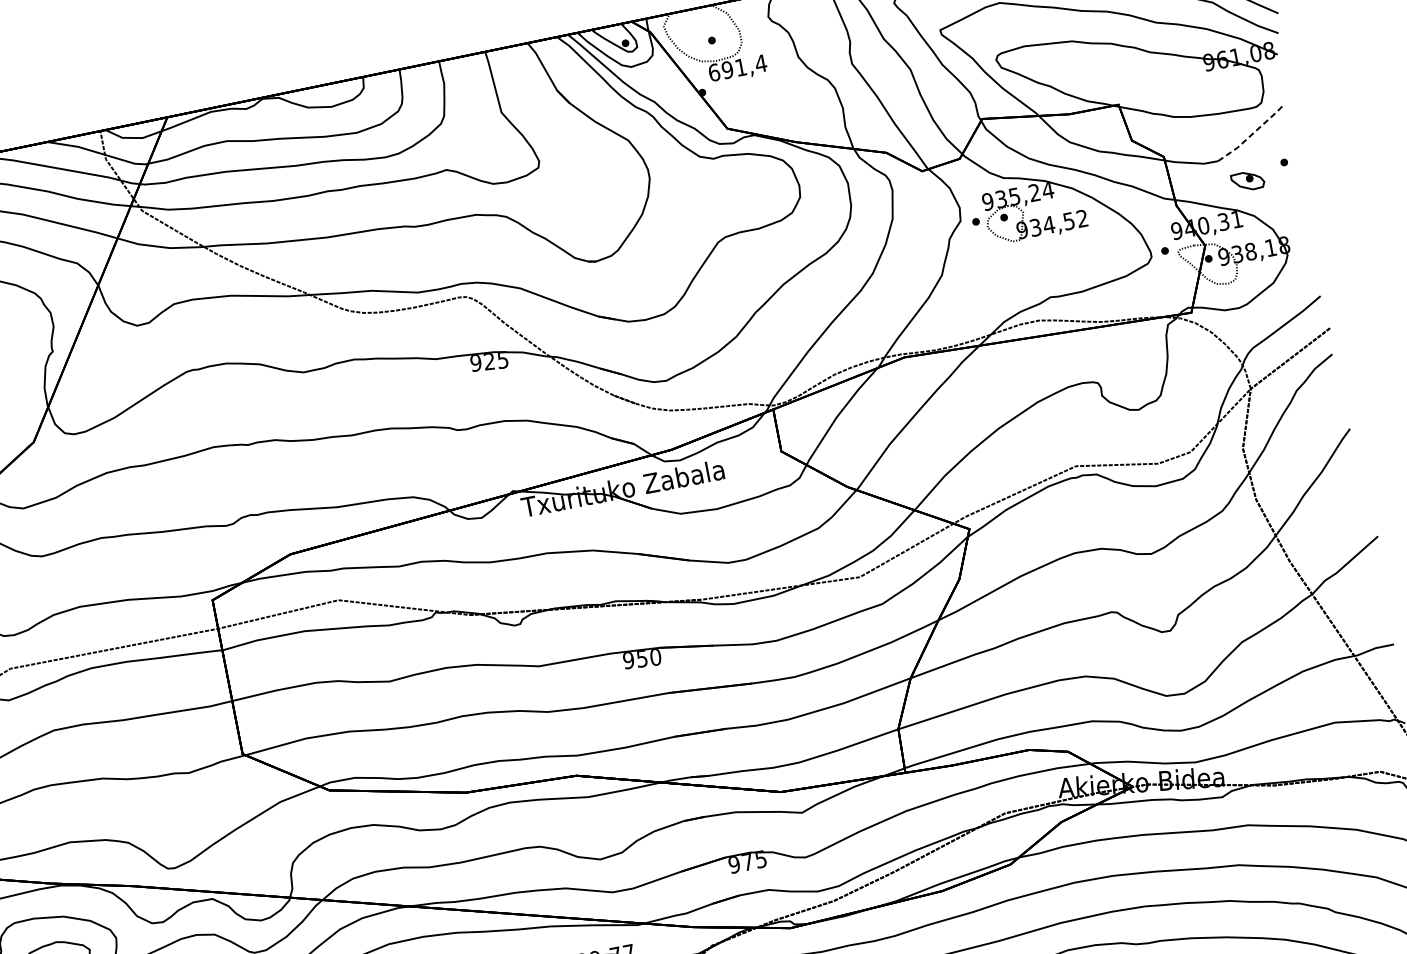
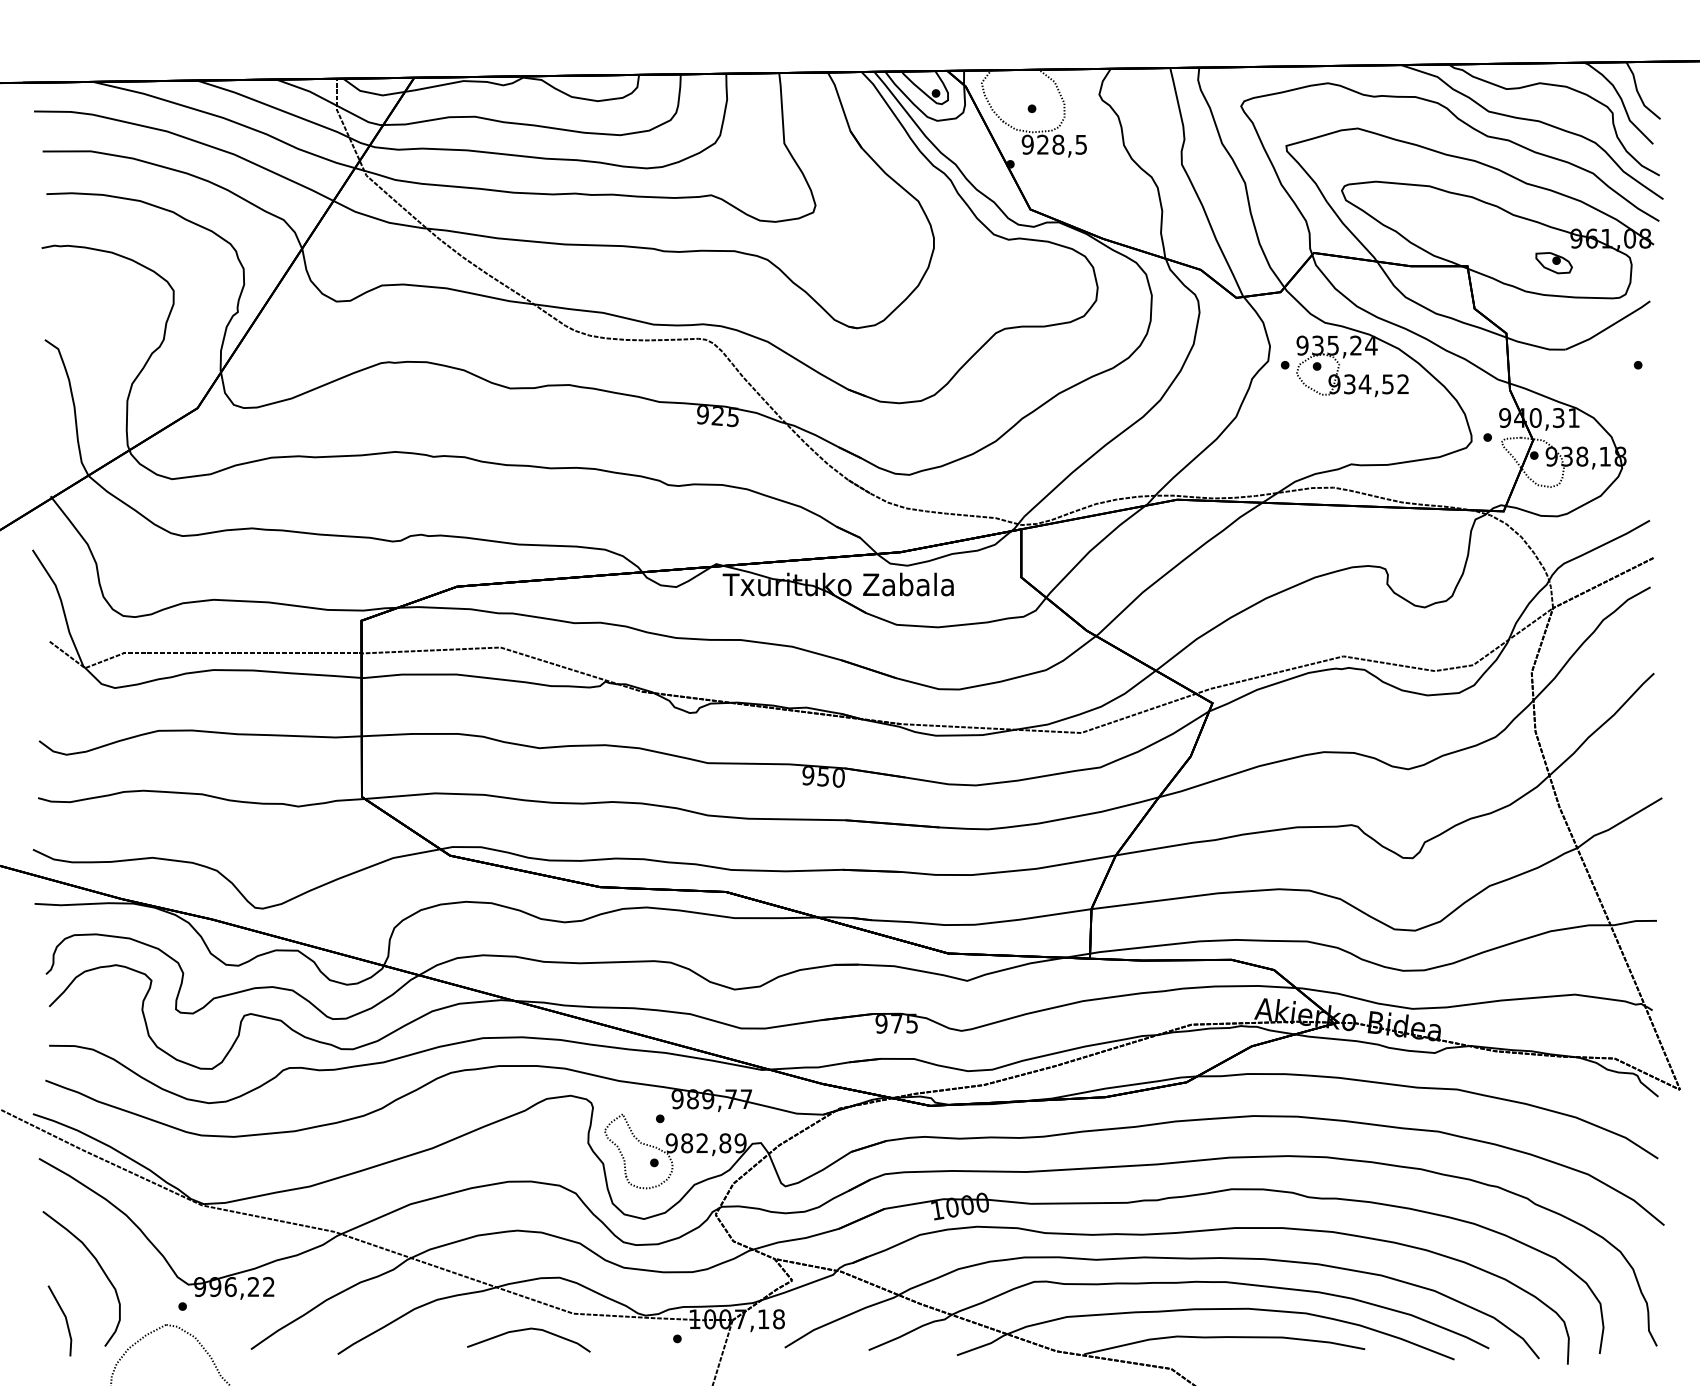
text: (737, 67) -> (1054, 144), 691,4 -> 928,5
line: (1252, 134) -> (1608, 327), dashed -> solid
part: (1247, 181) -> (1553, 263), moved

